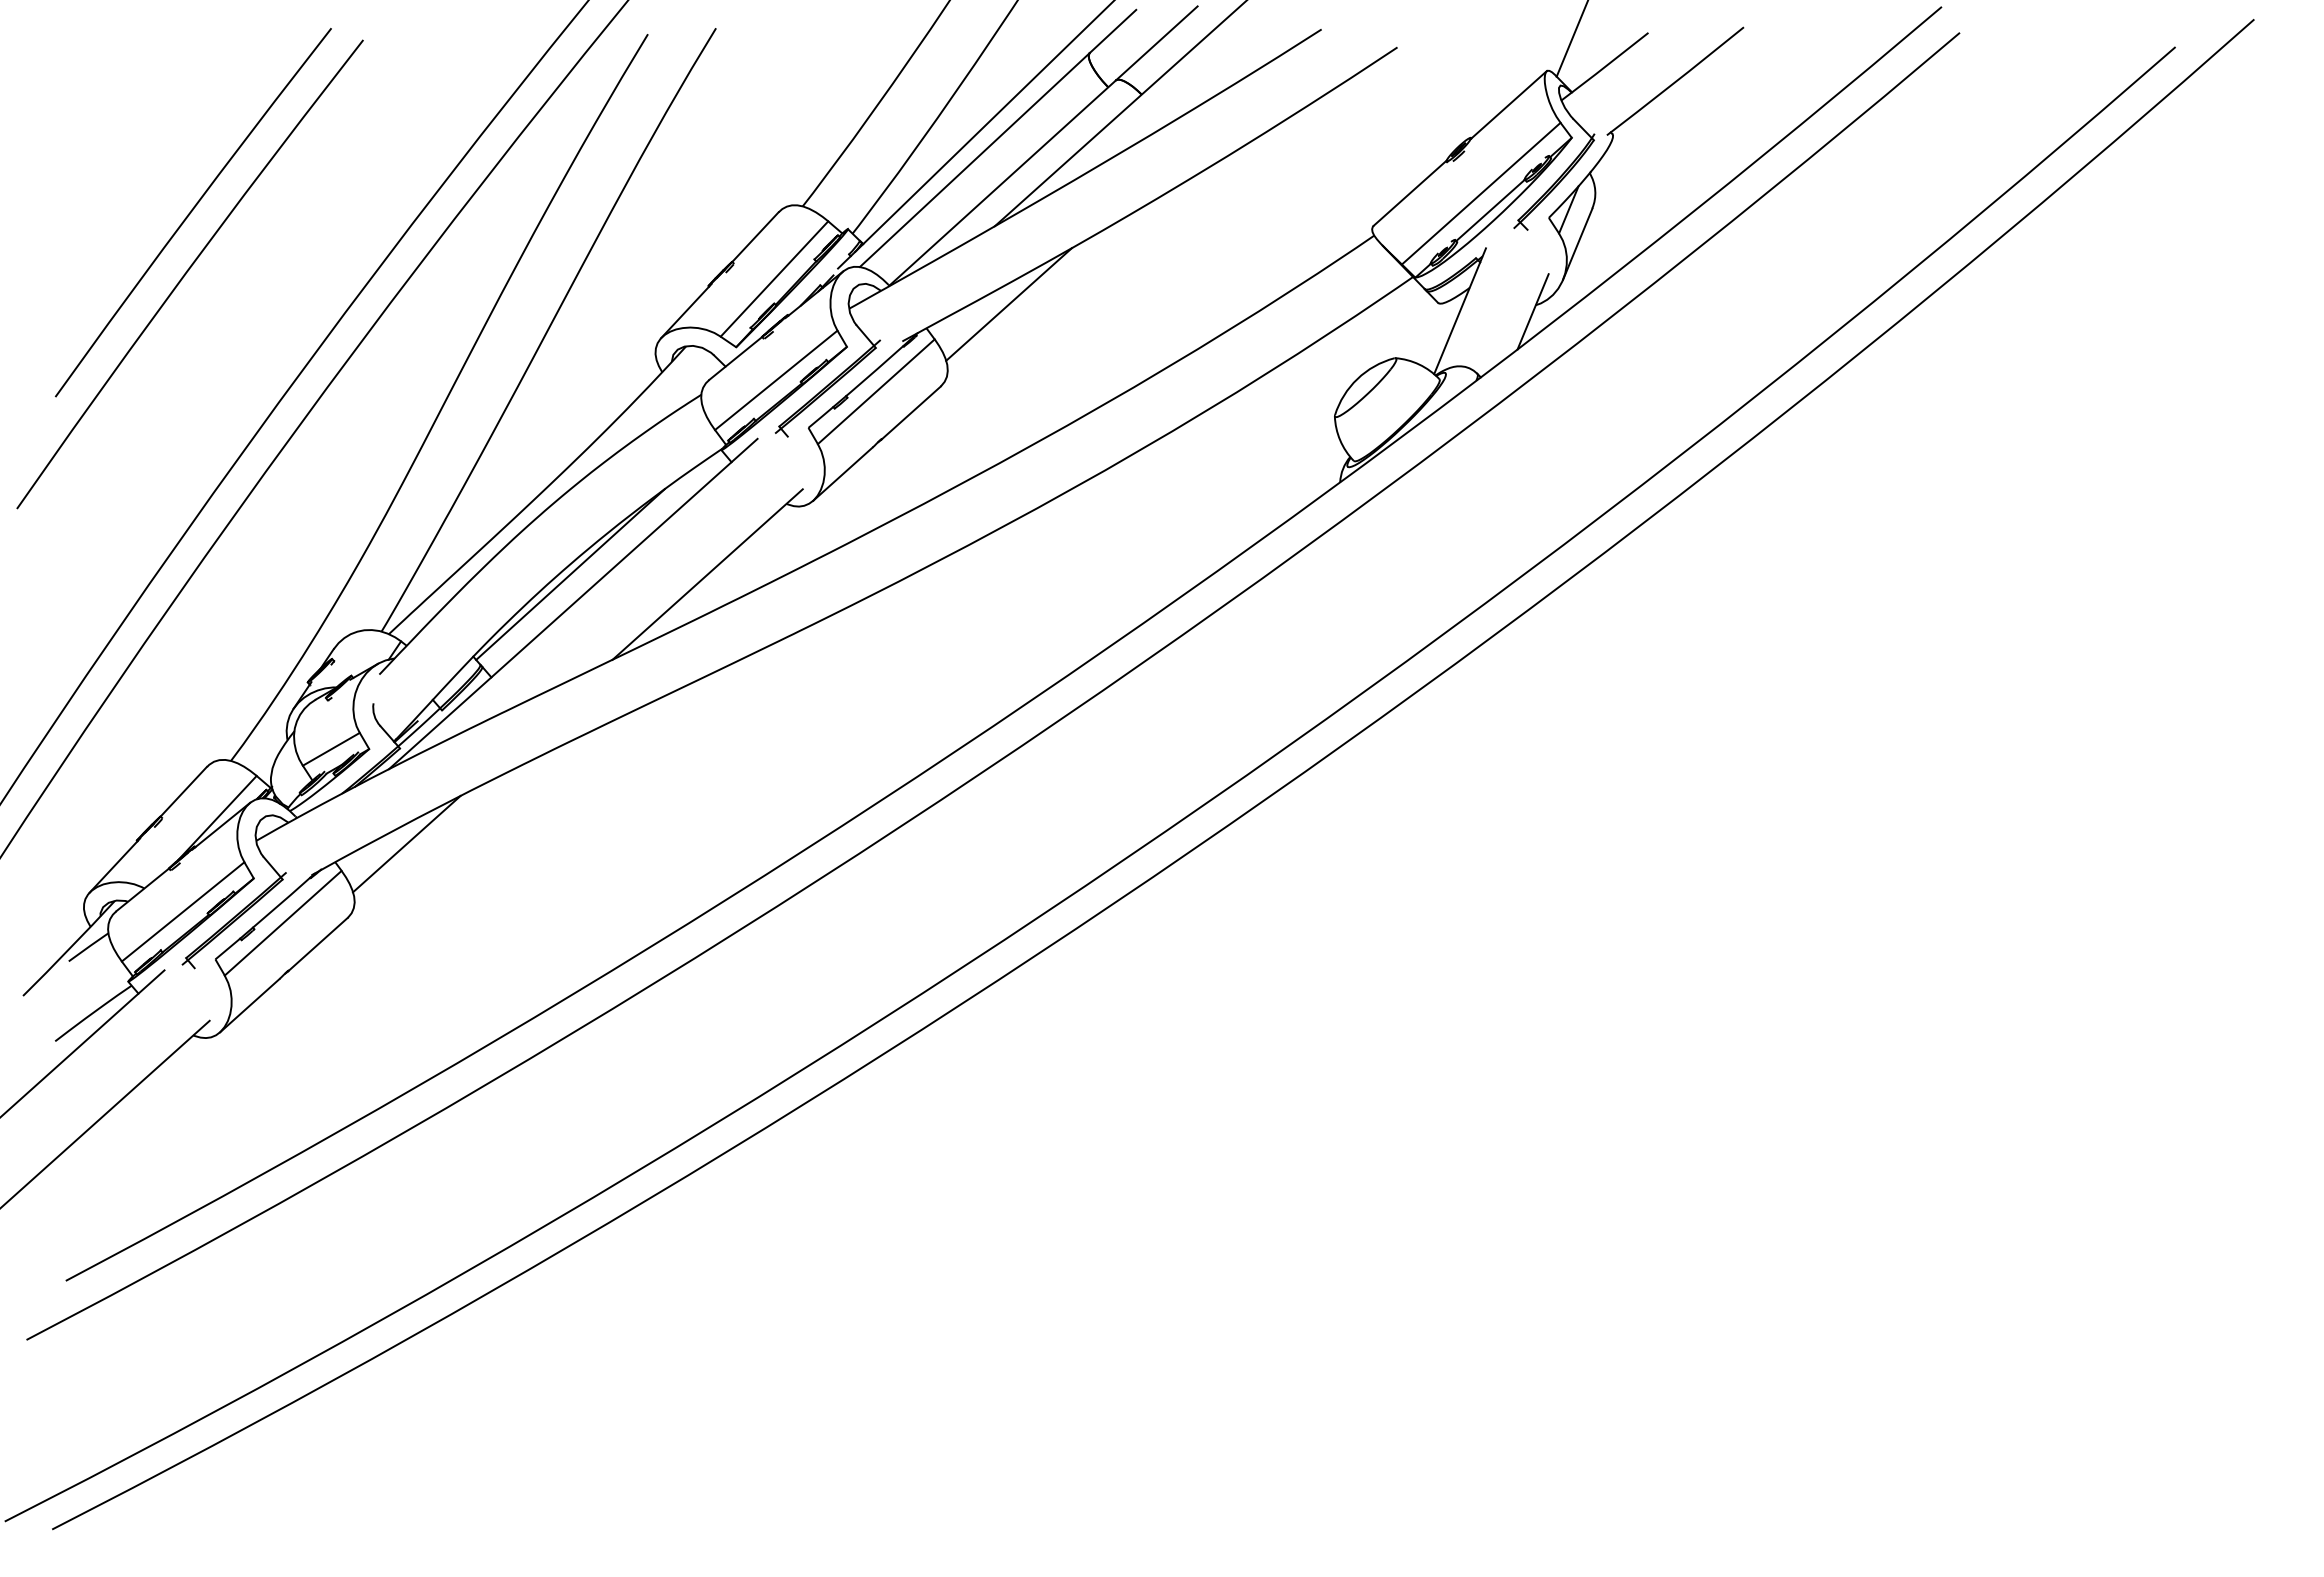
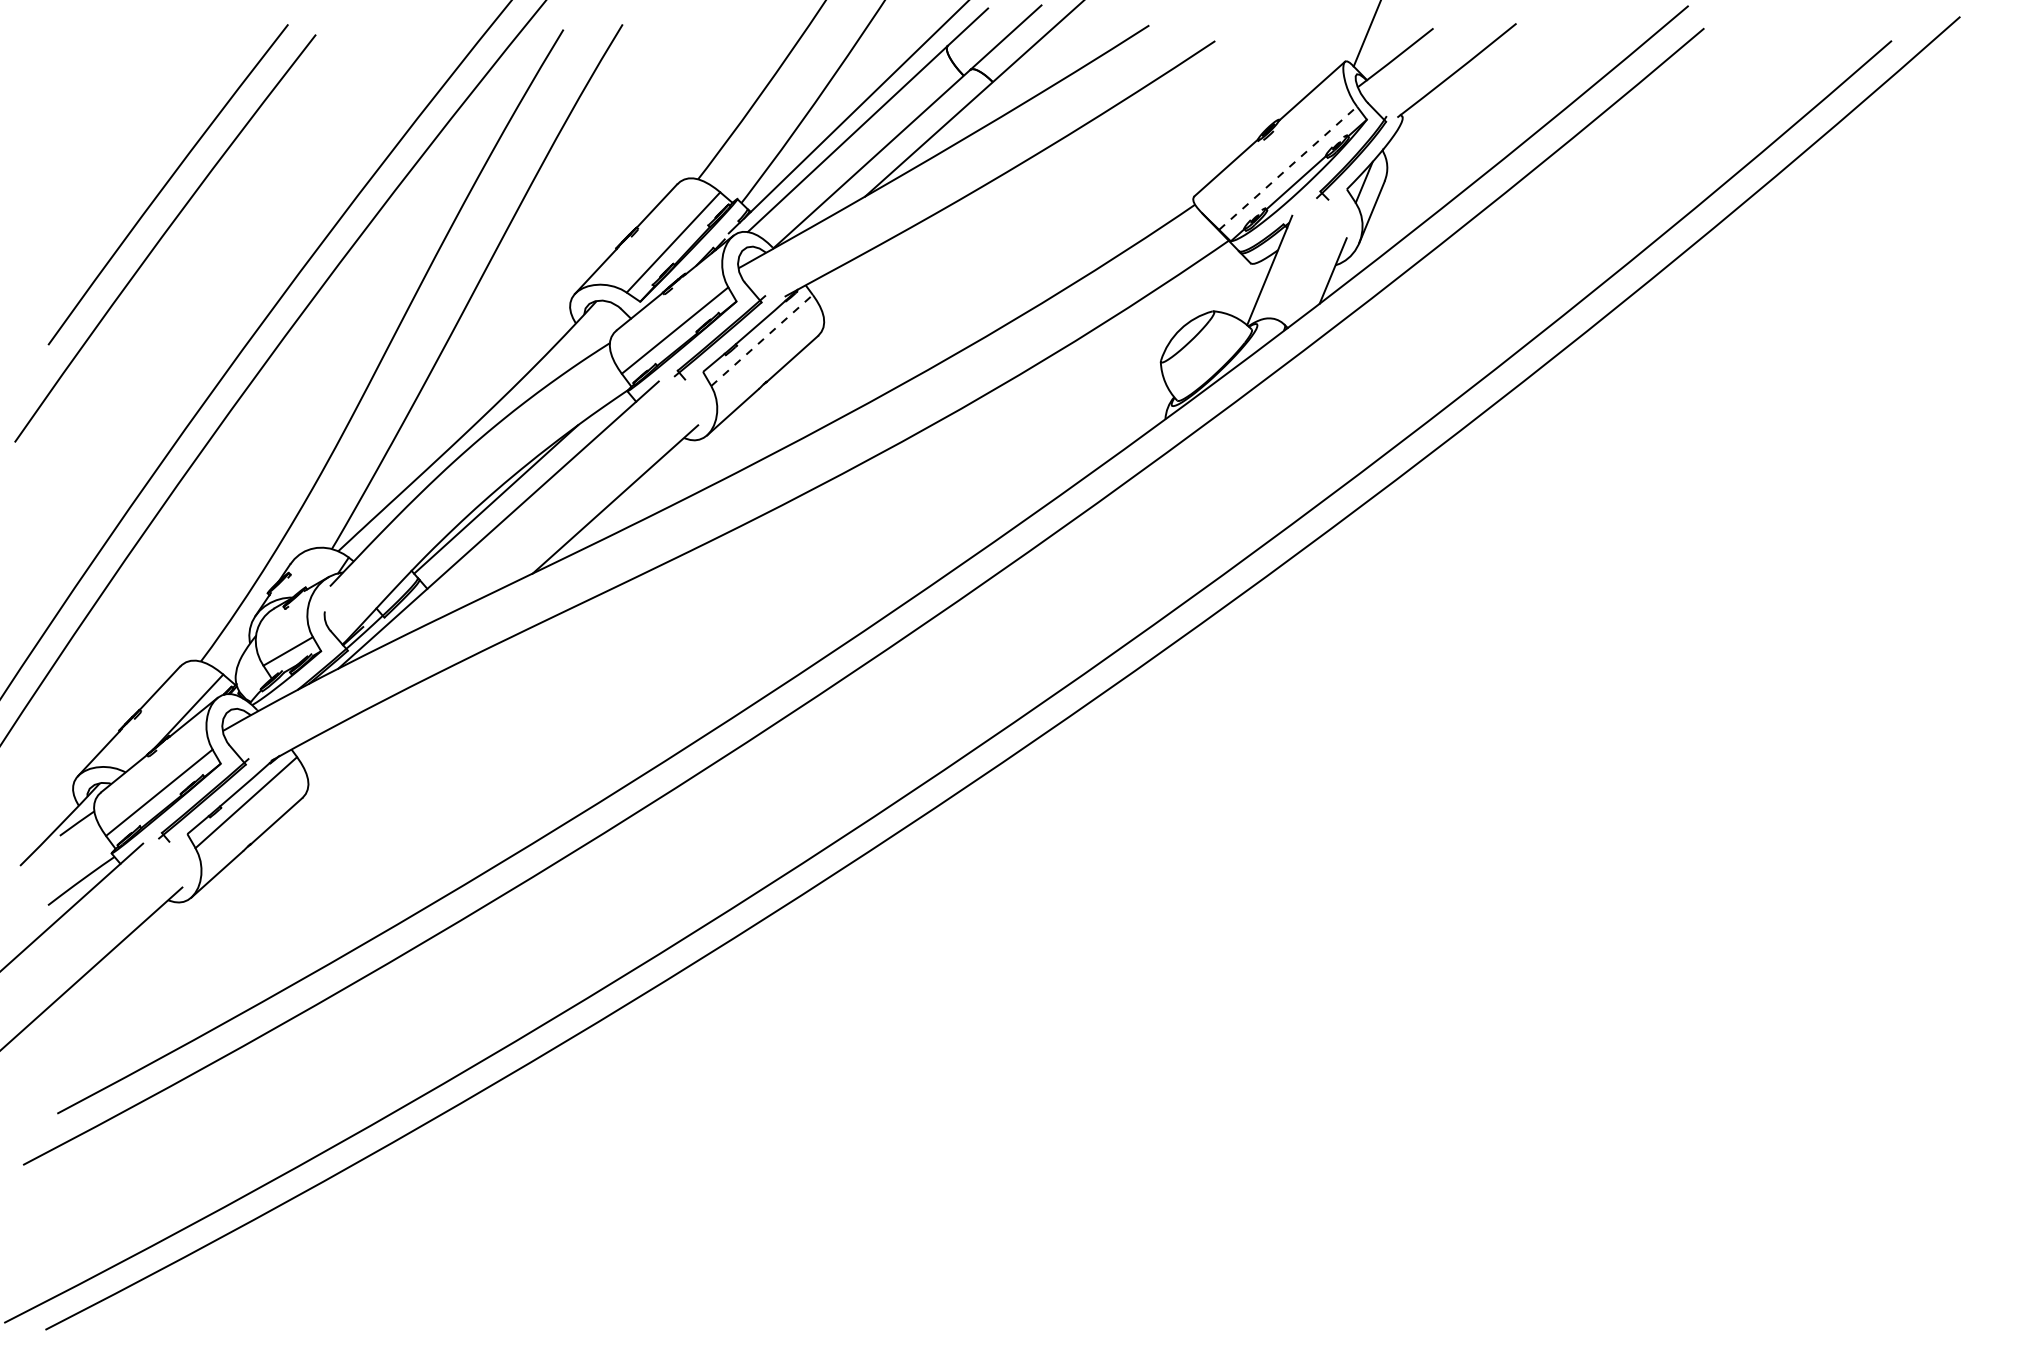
line: (1481, 192) -> (1288, 167), solid -> dashed
line: (1009, 304) -> (877, 264), removed
line: (876, 391) -> (762, 340), solid -> dashed
line: (406, 843) -> (353, 733), removed

